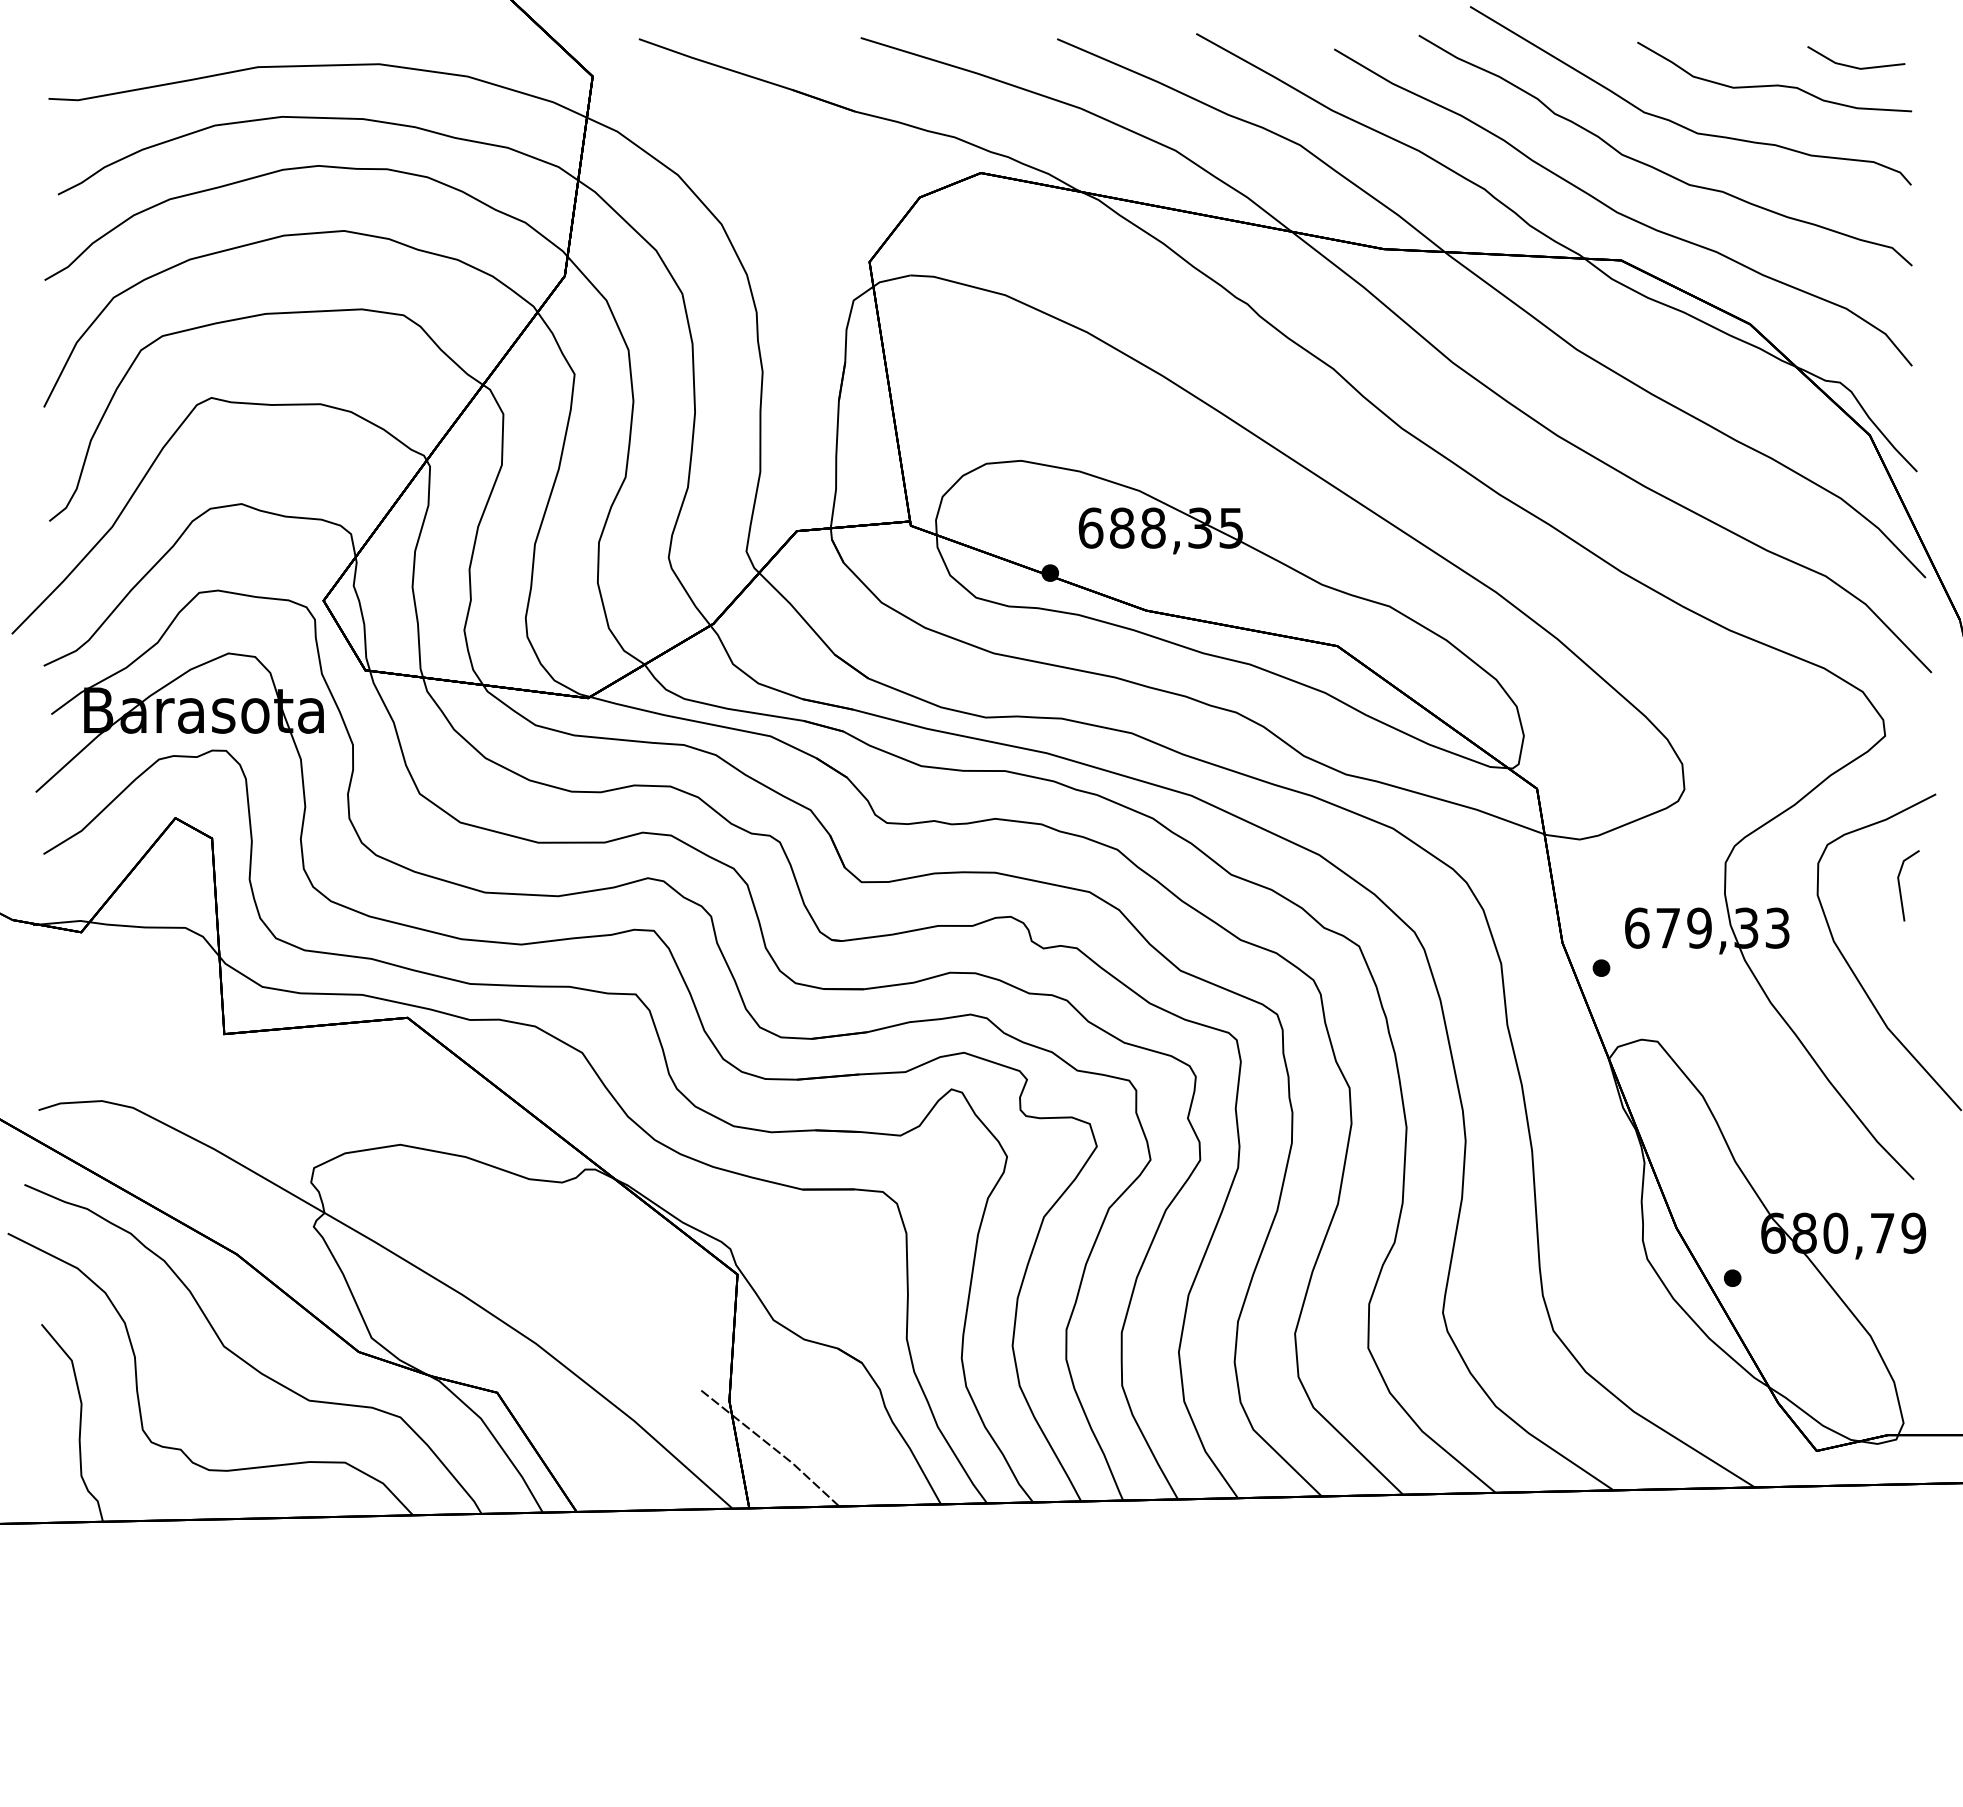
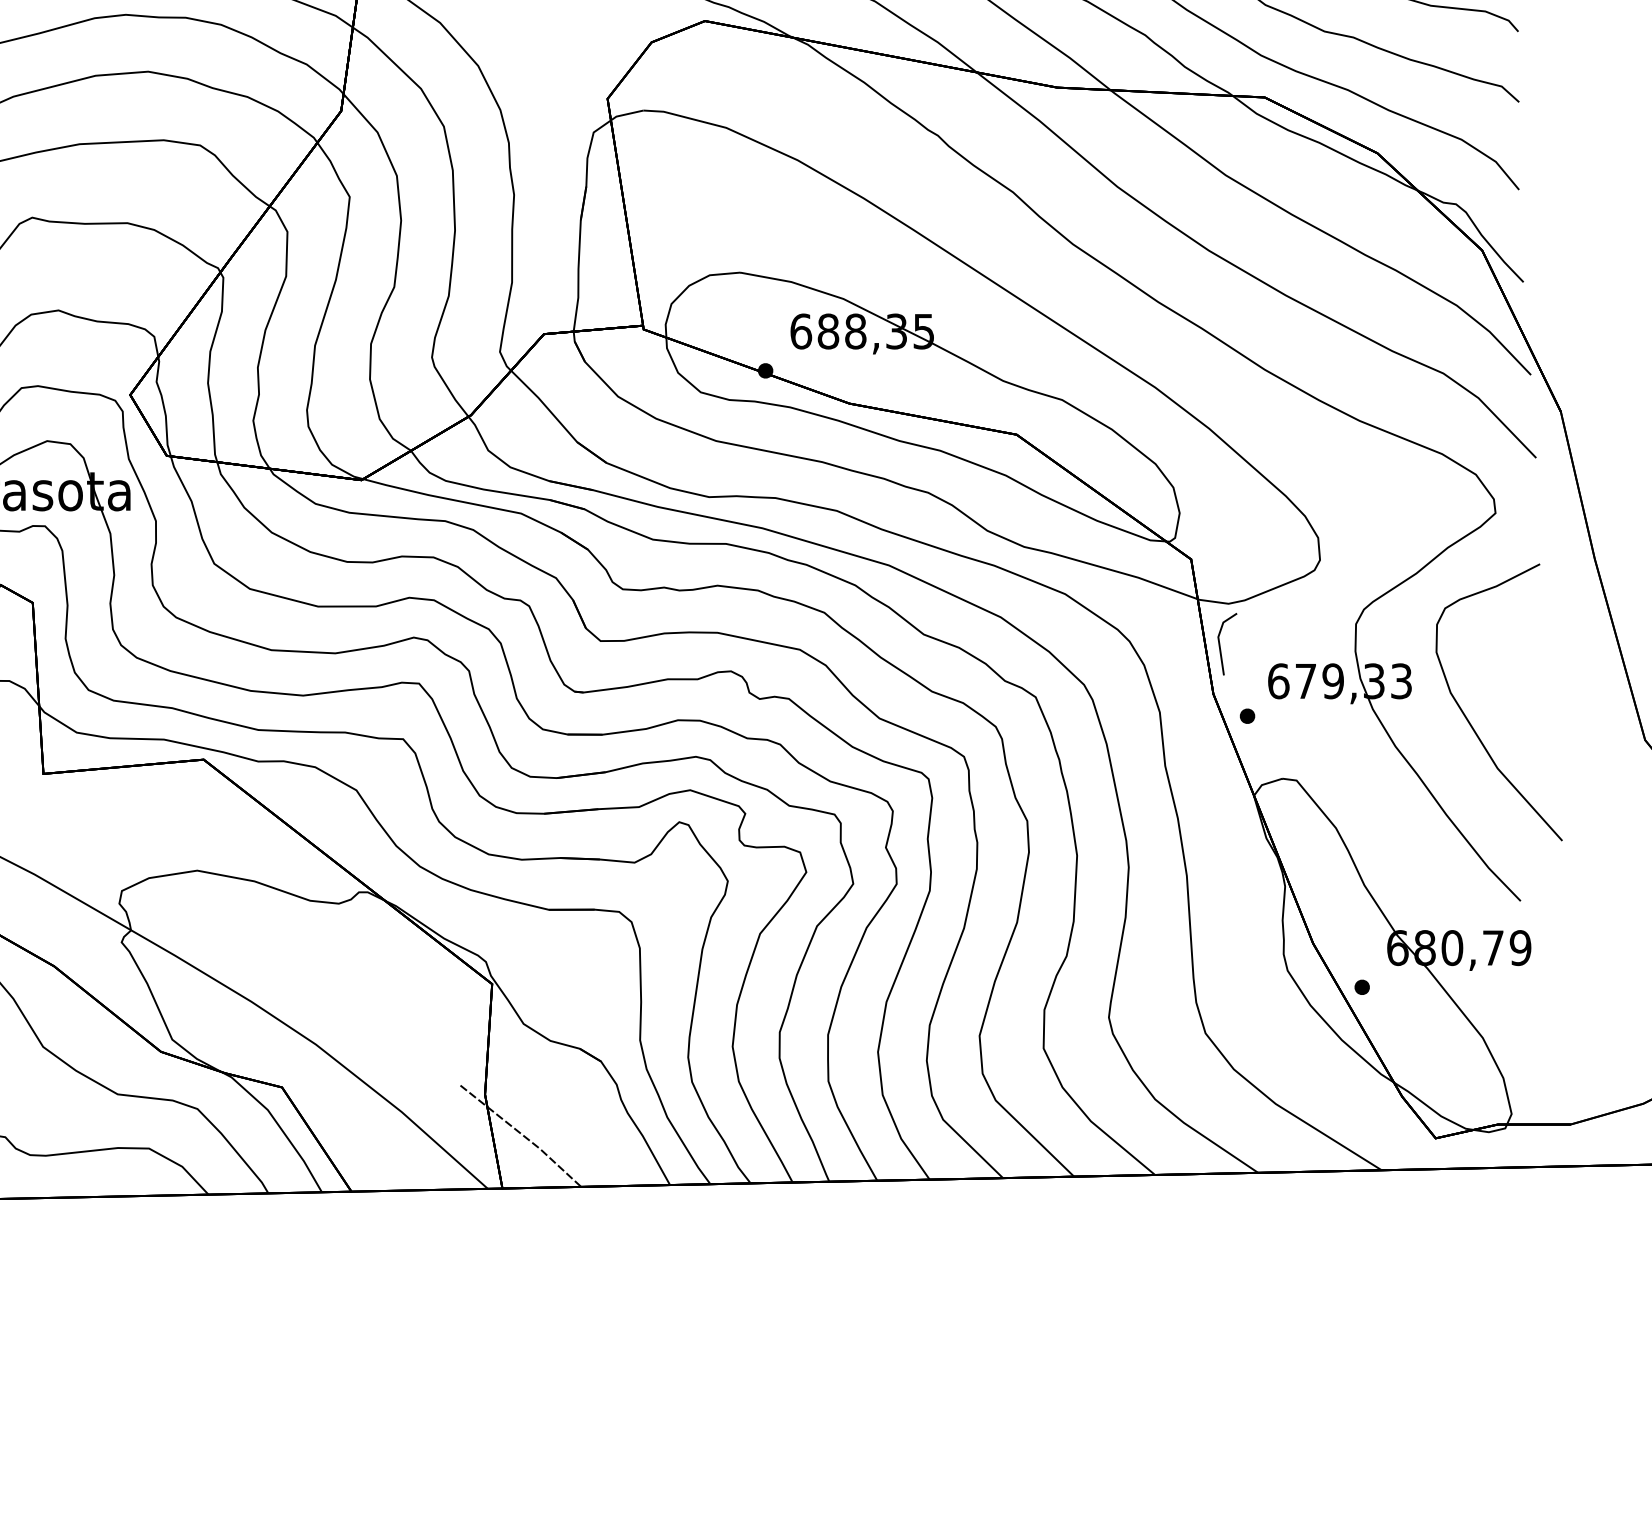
line: (1900, 885) -> (1220, 643), moved

